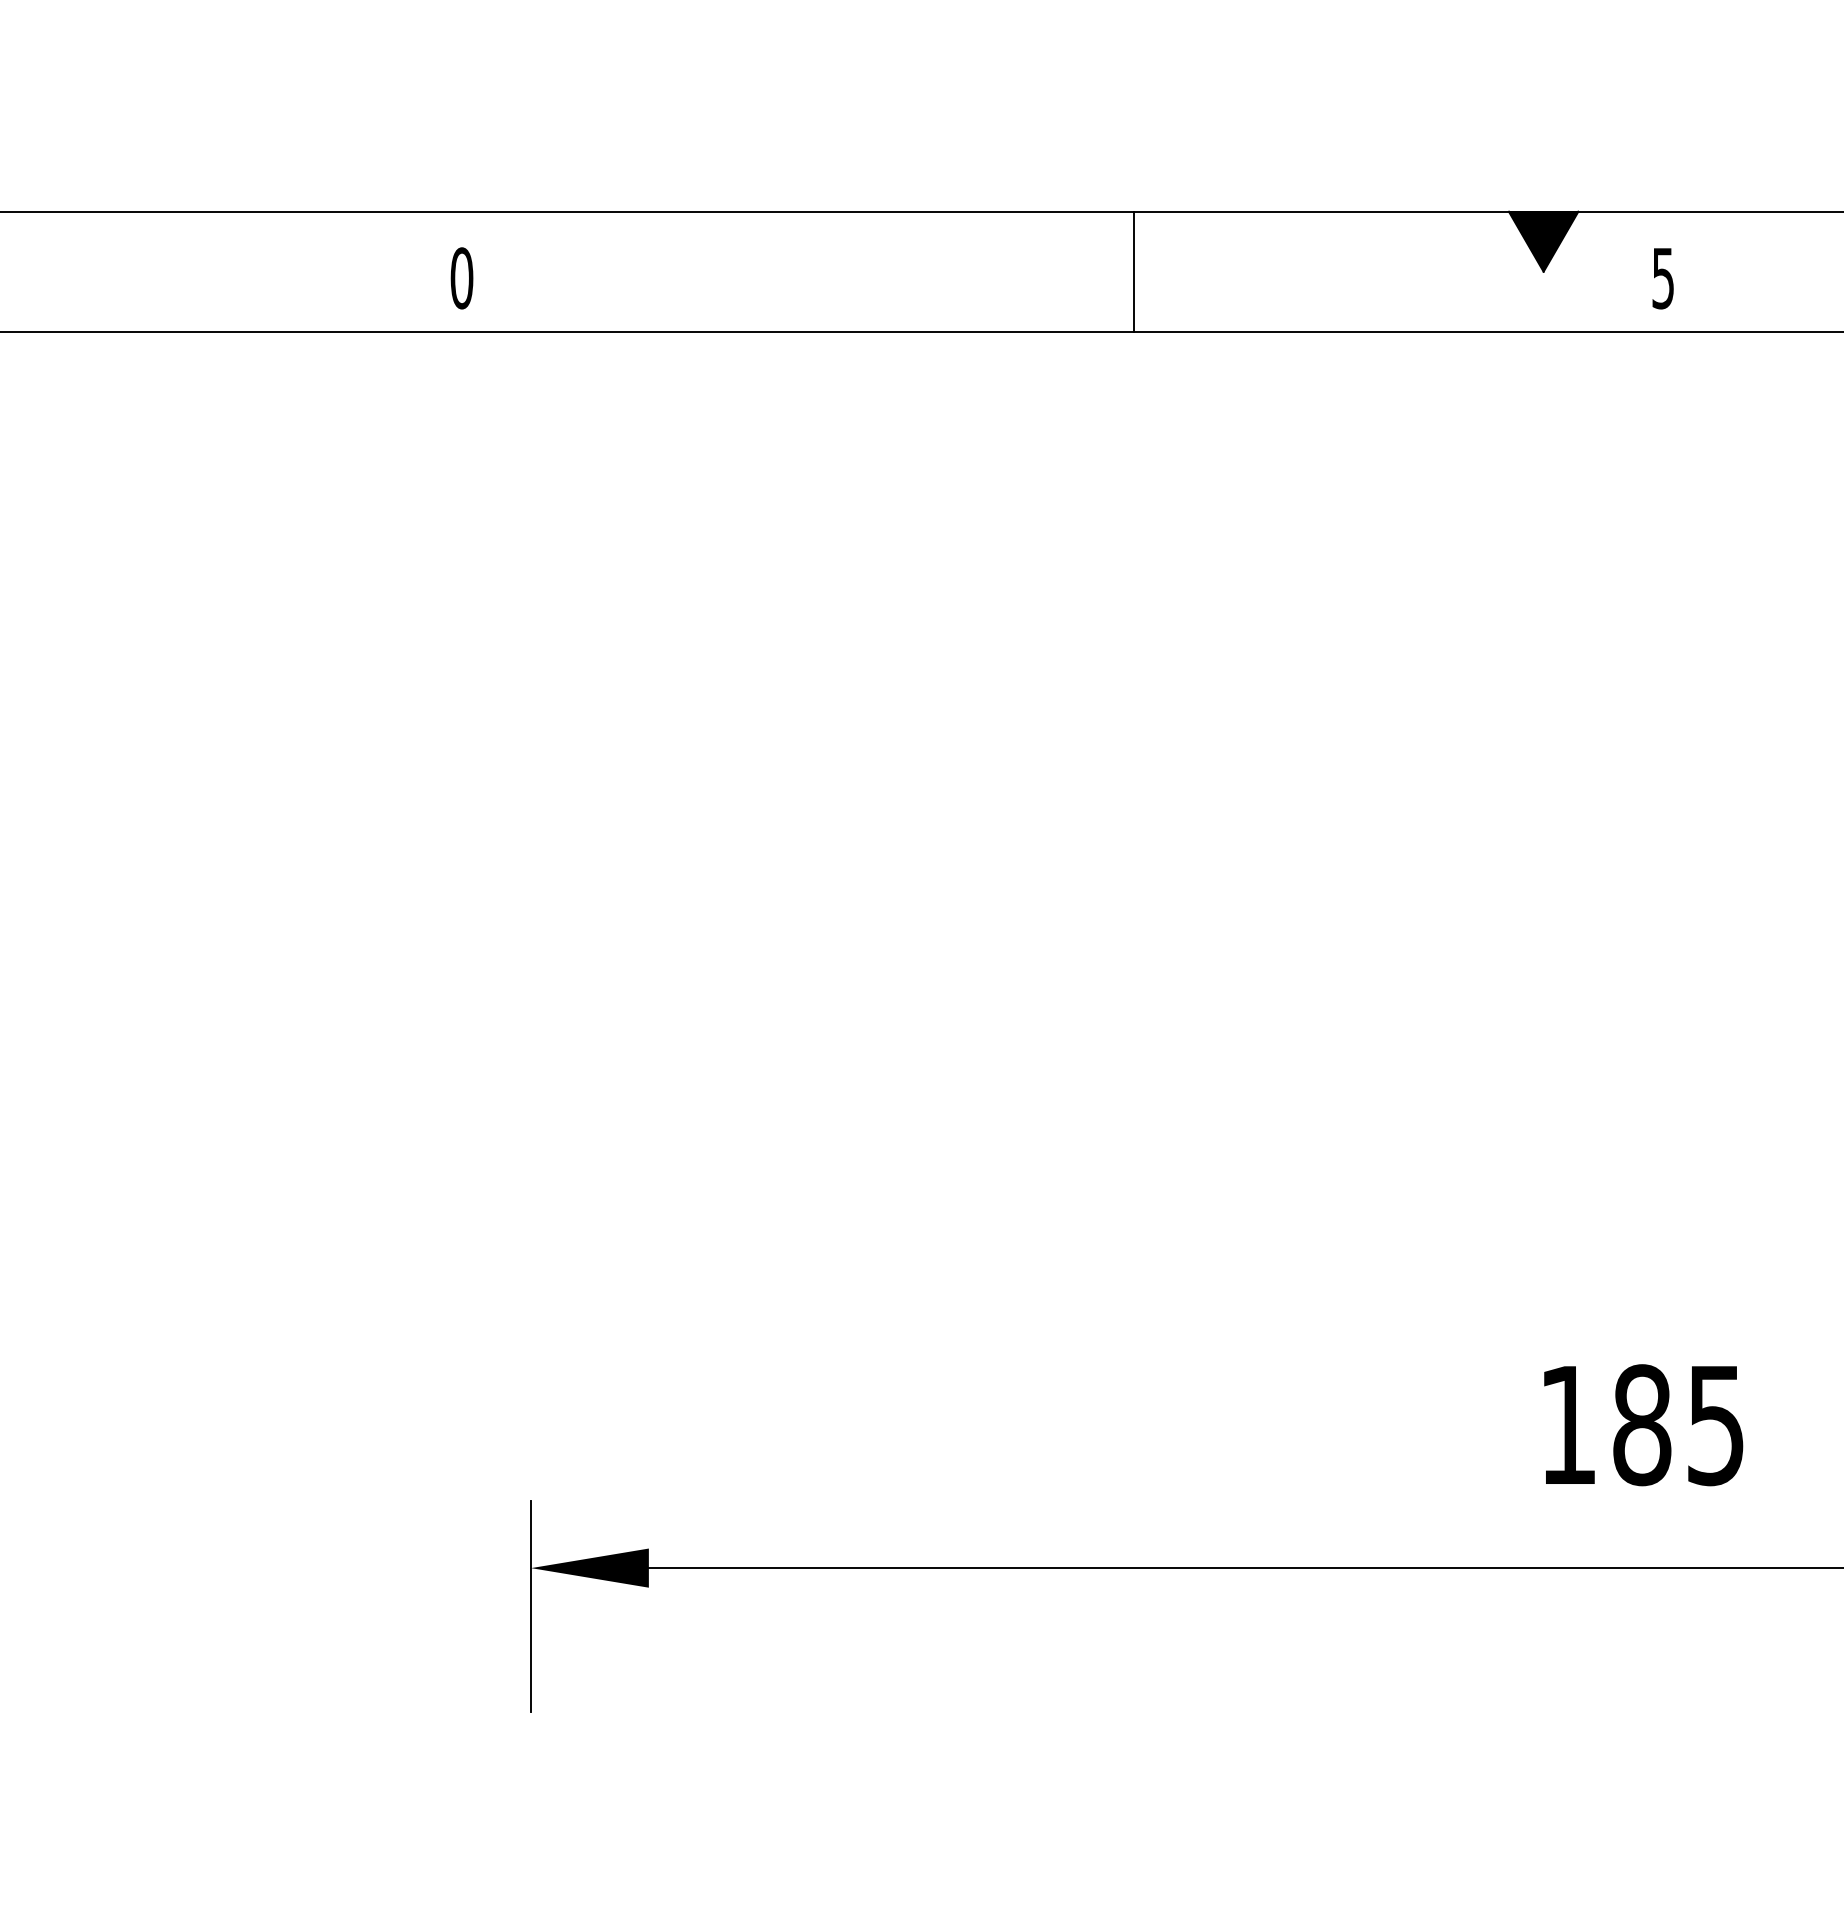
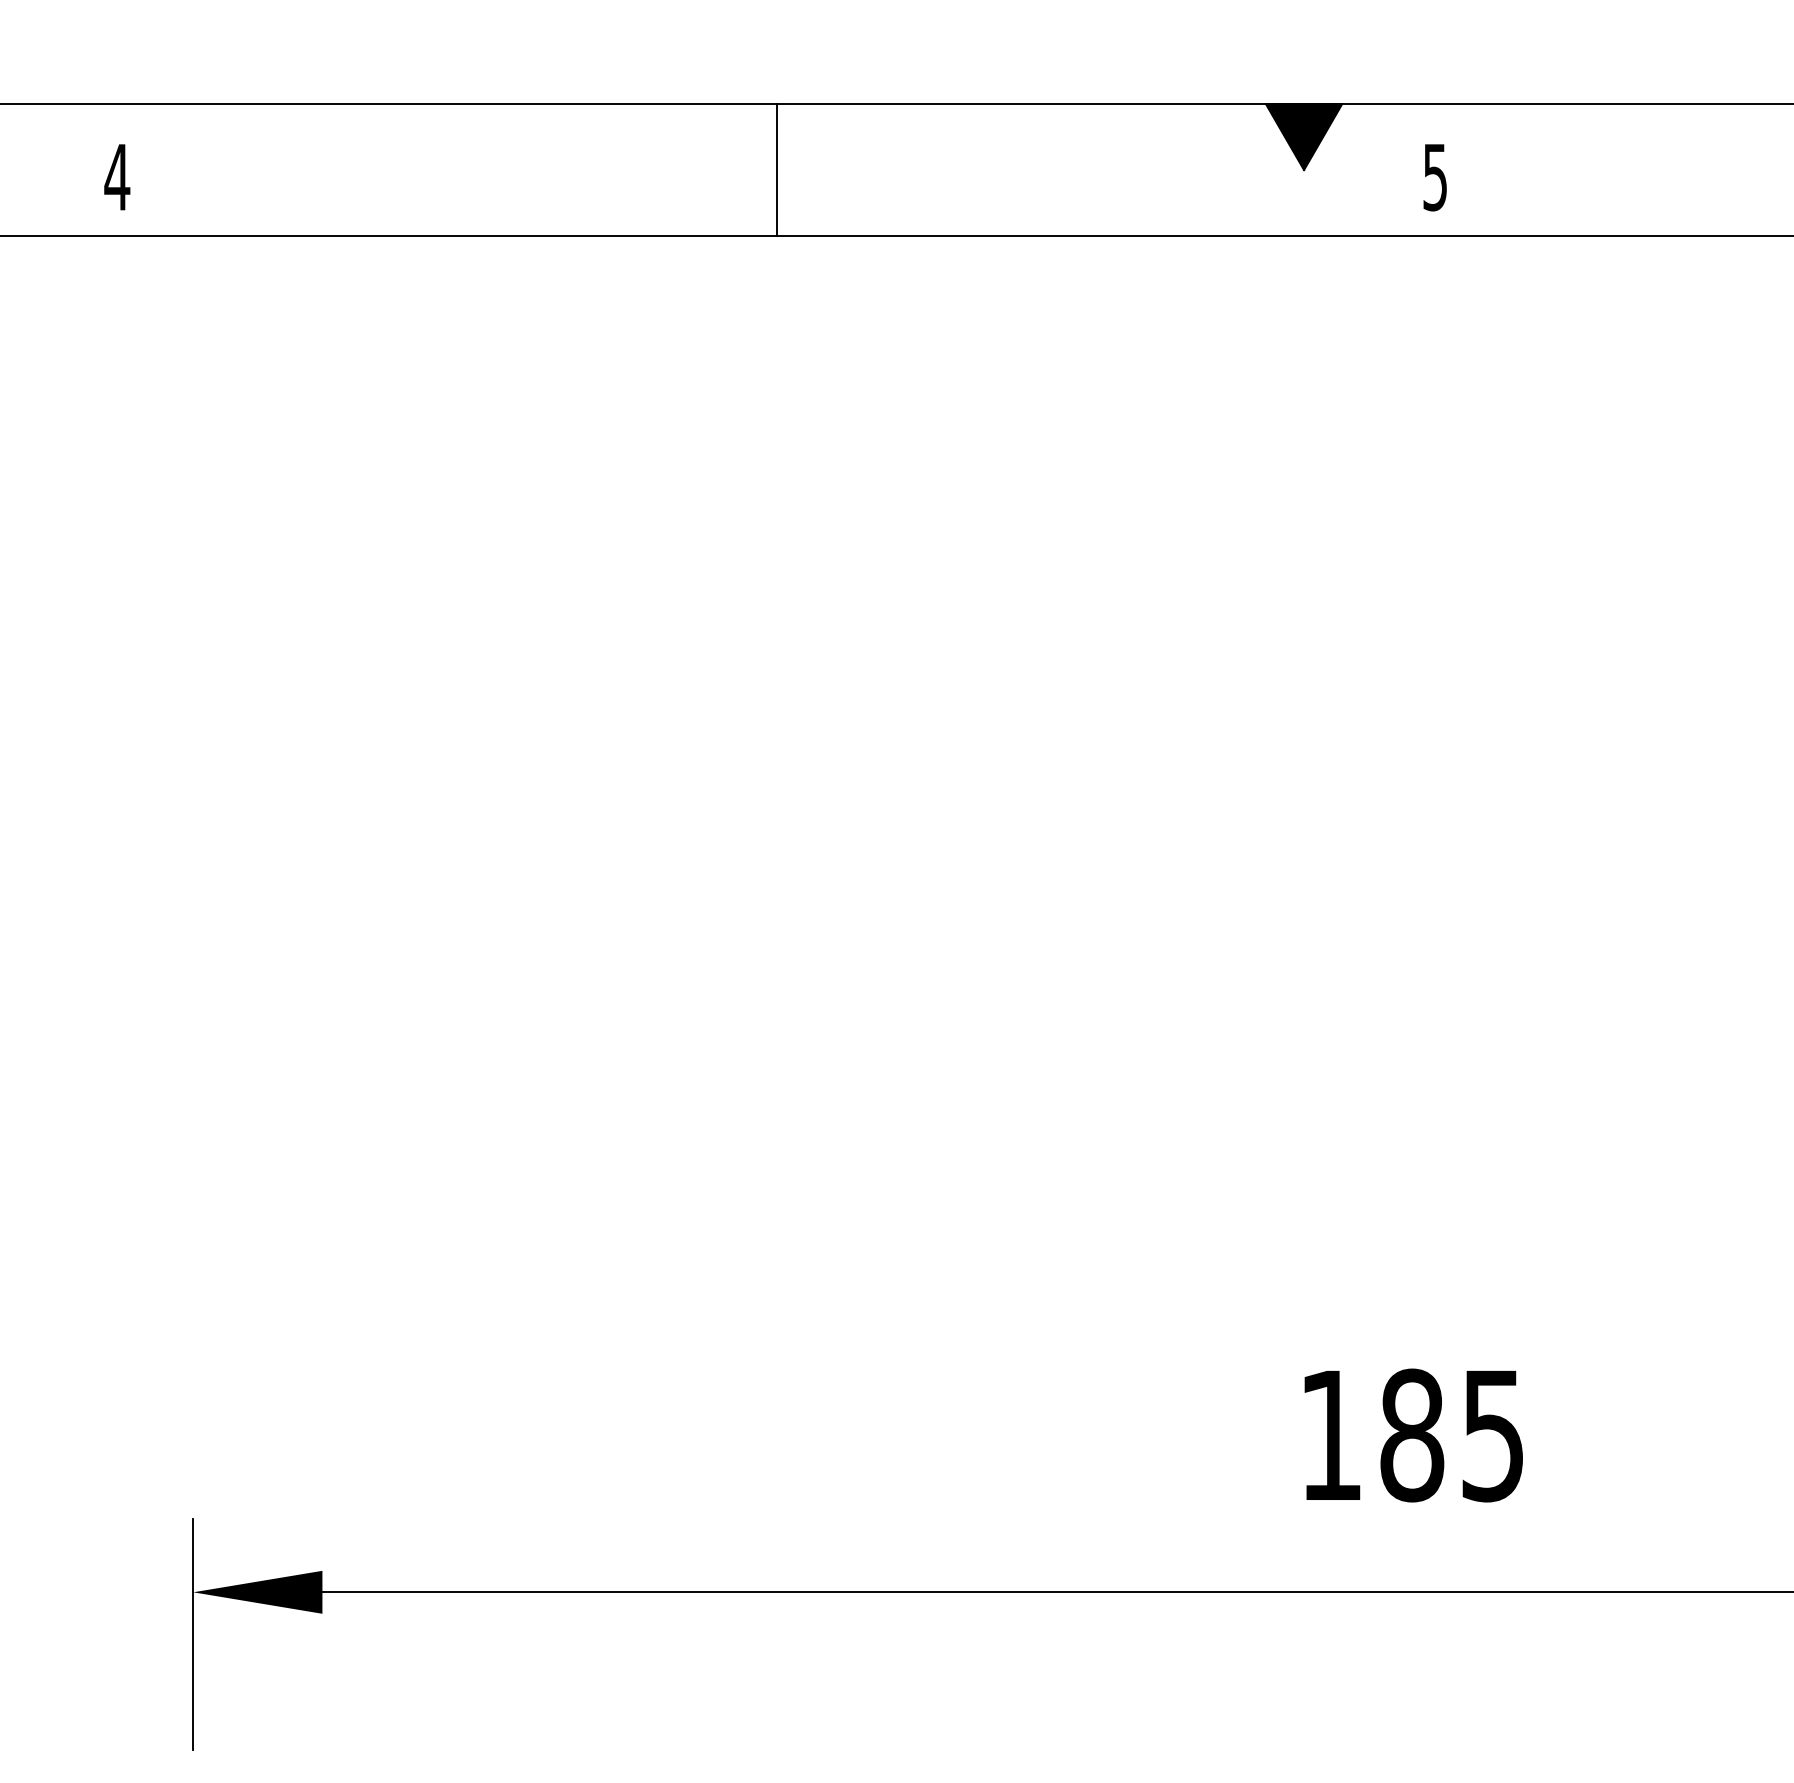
line: (1134, 271) -> (777, 169), moved
text: (461, 278) -> (116, 177), 0 -> 4

